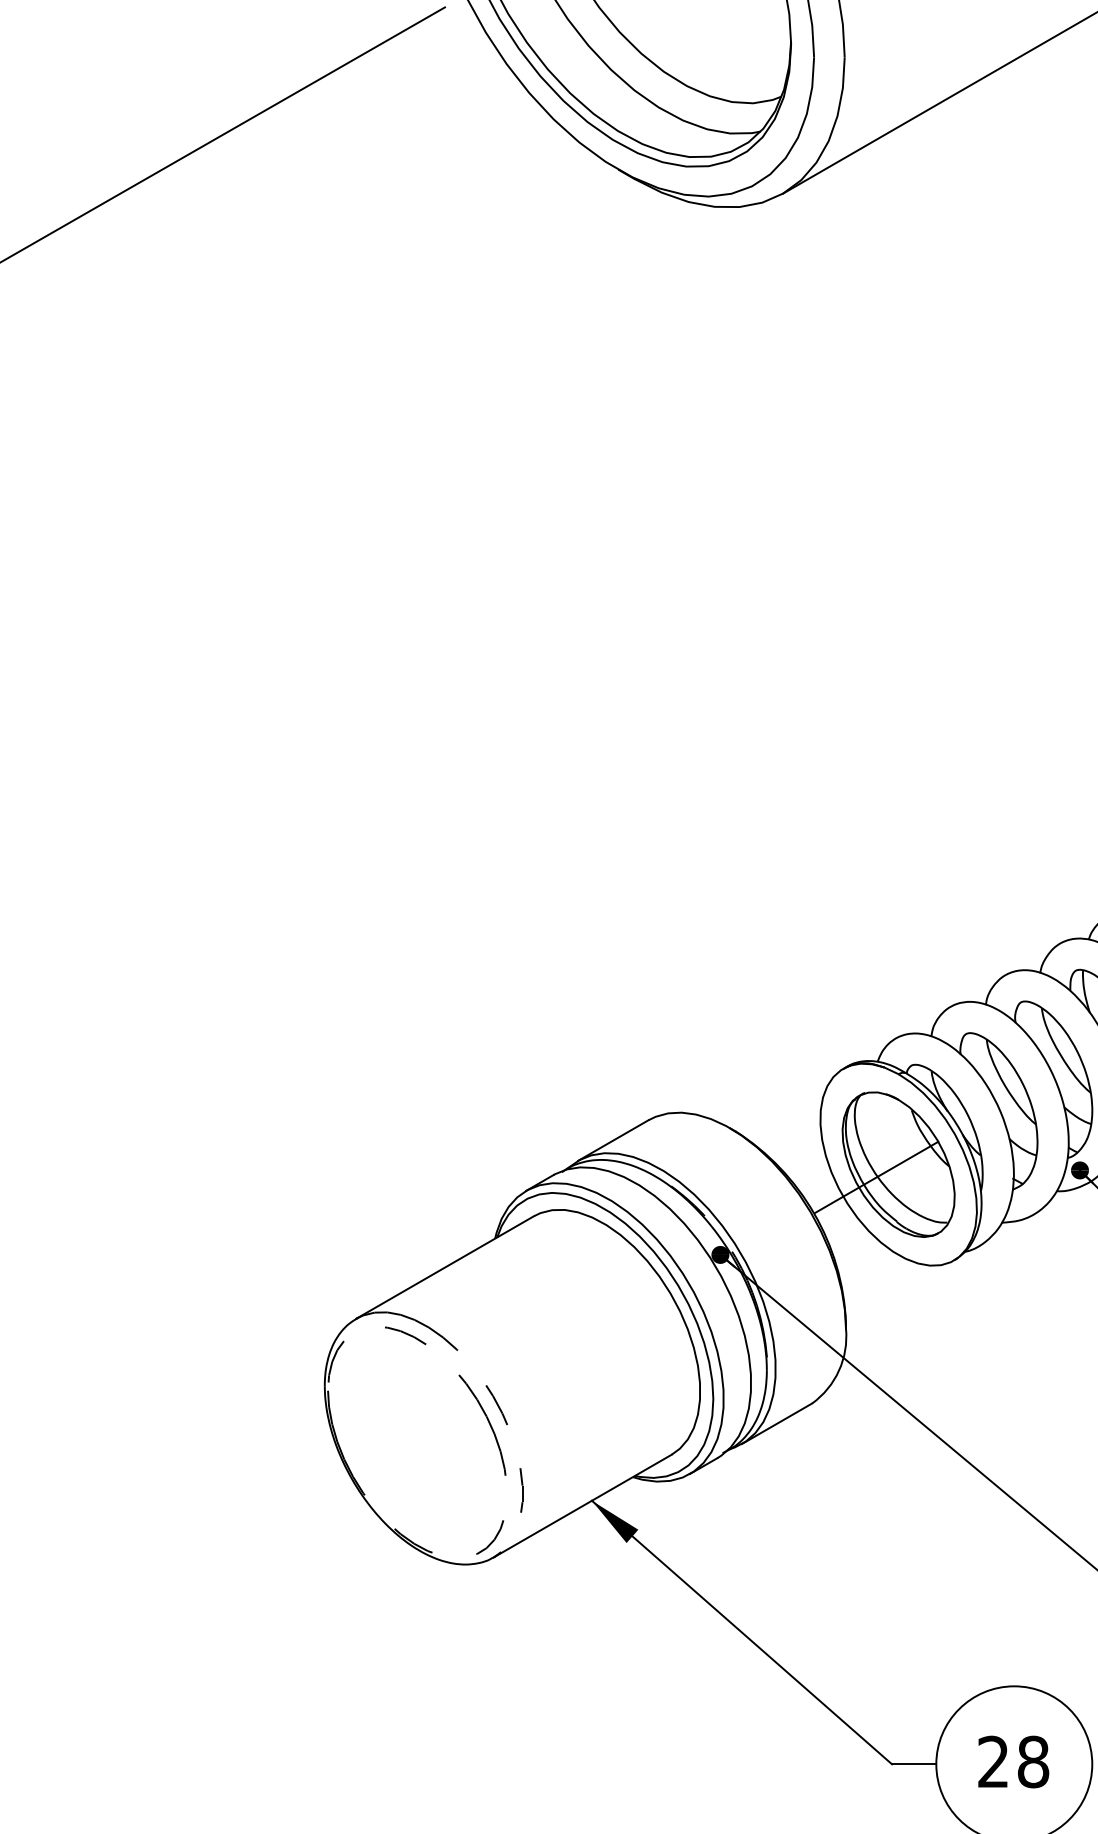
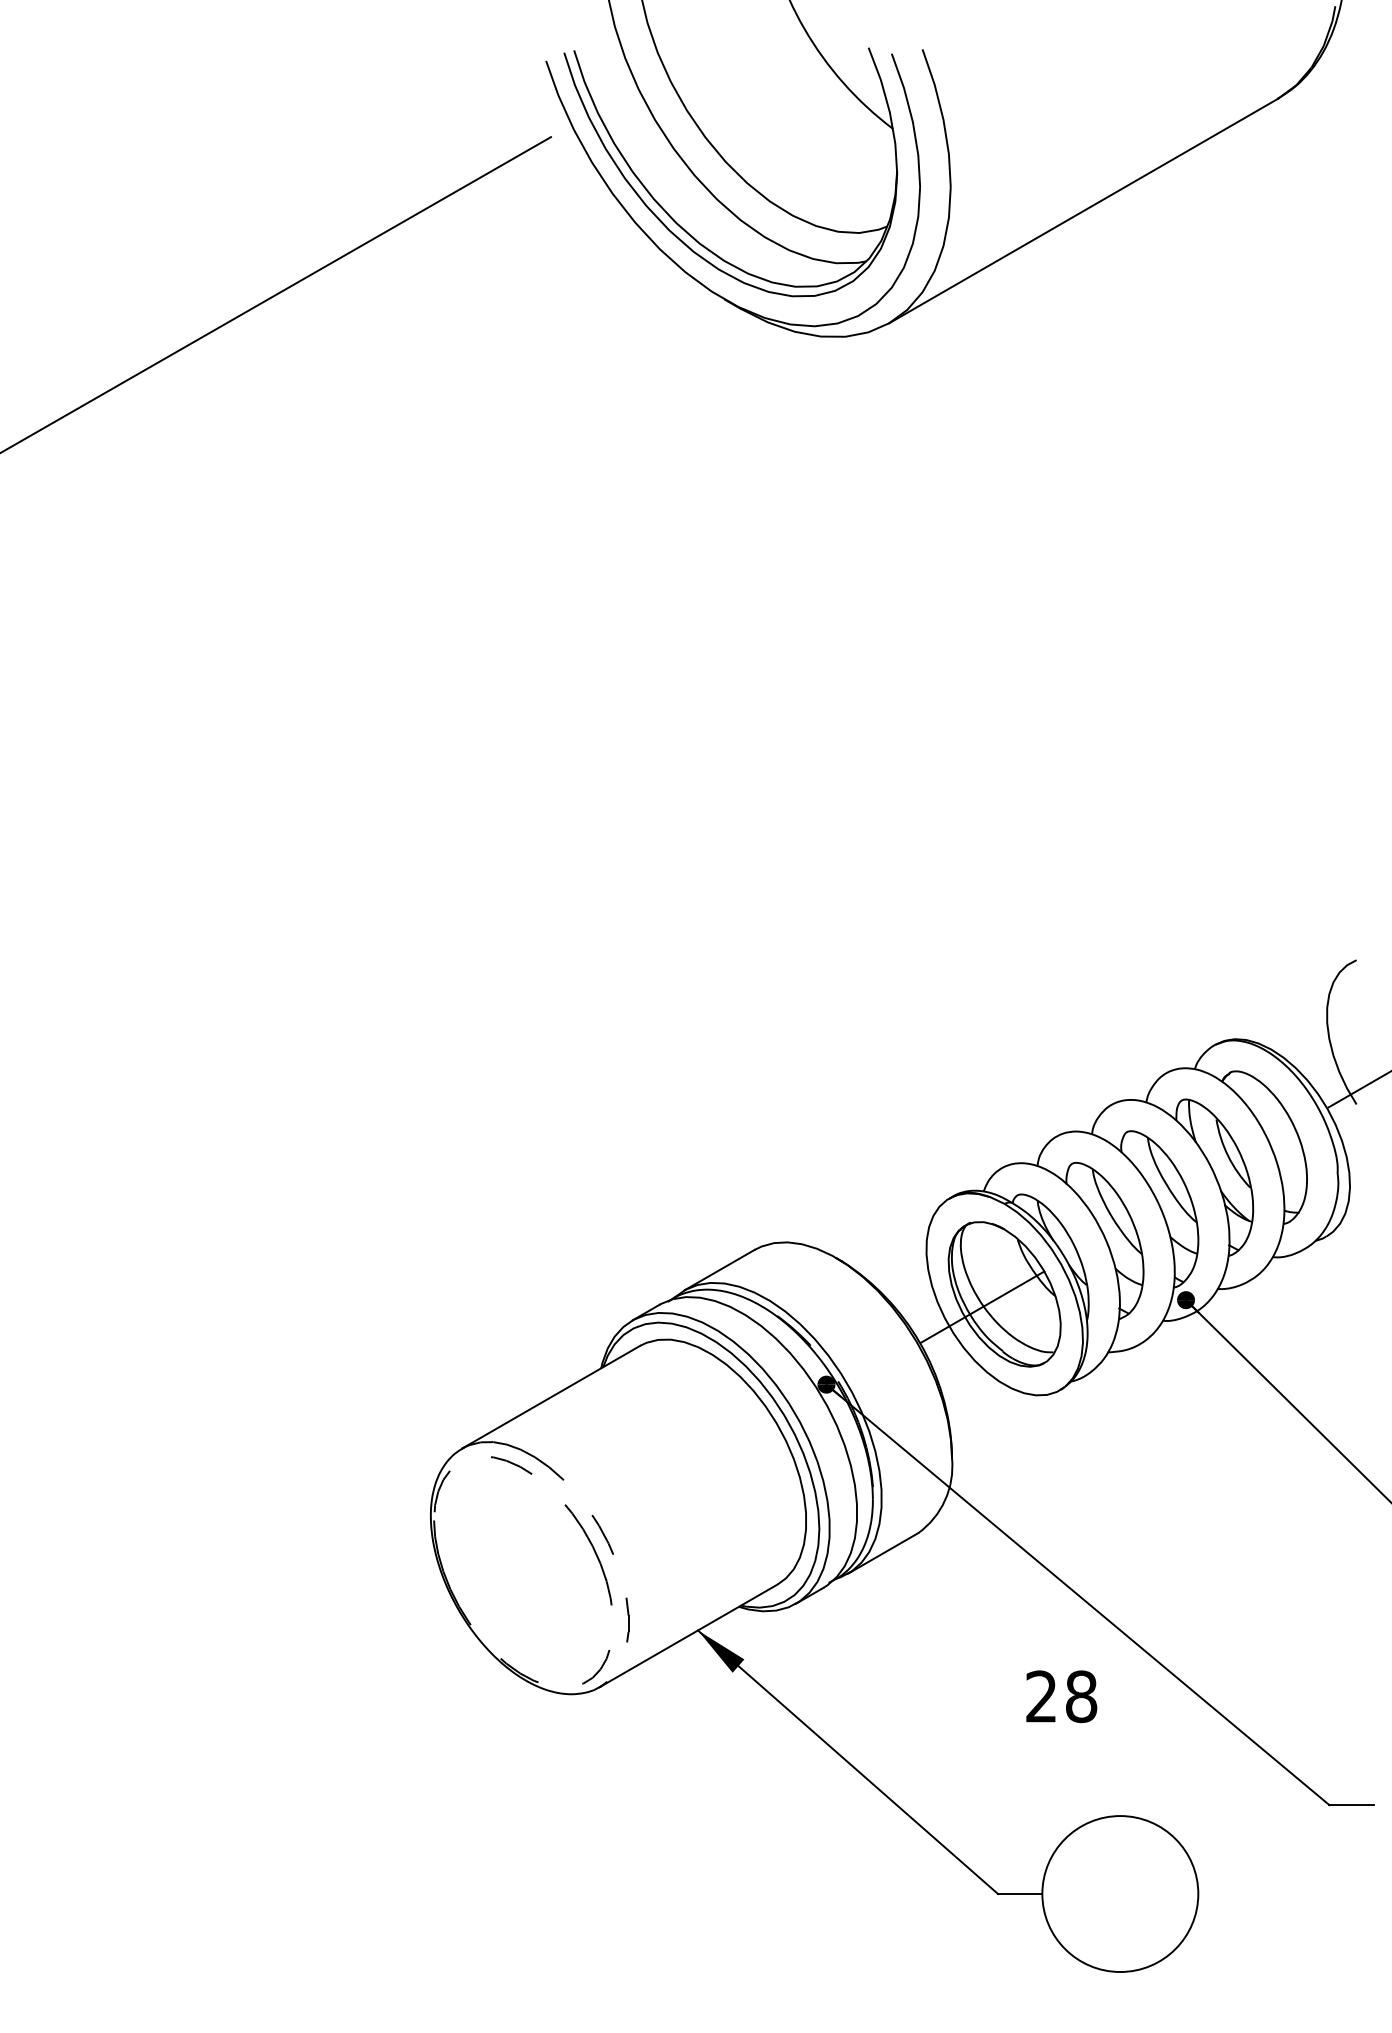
text: (1013, 1761) -> (1061, 1696), moved

